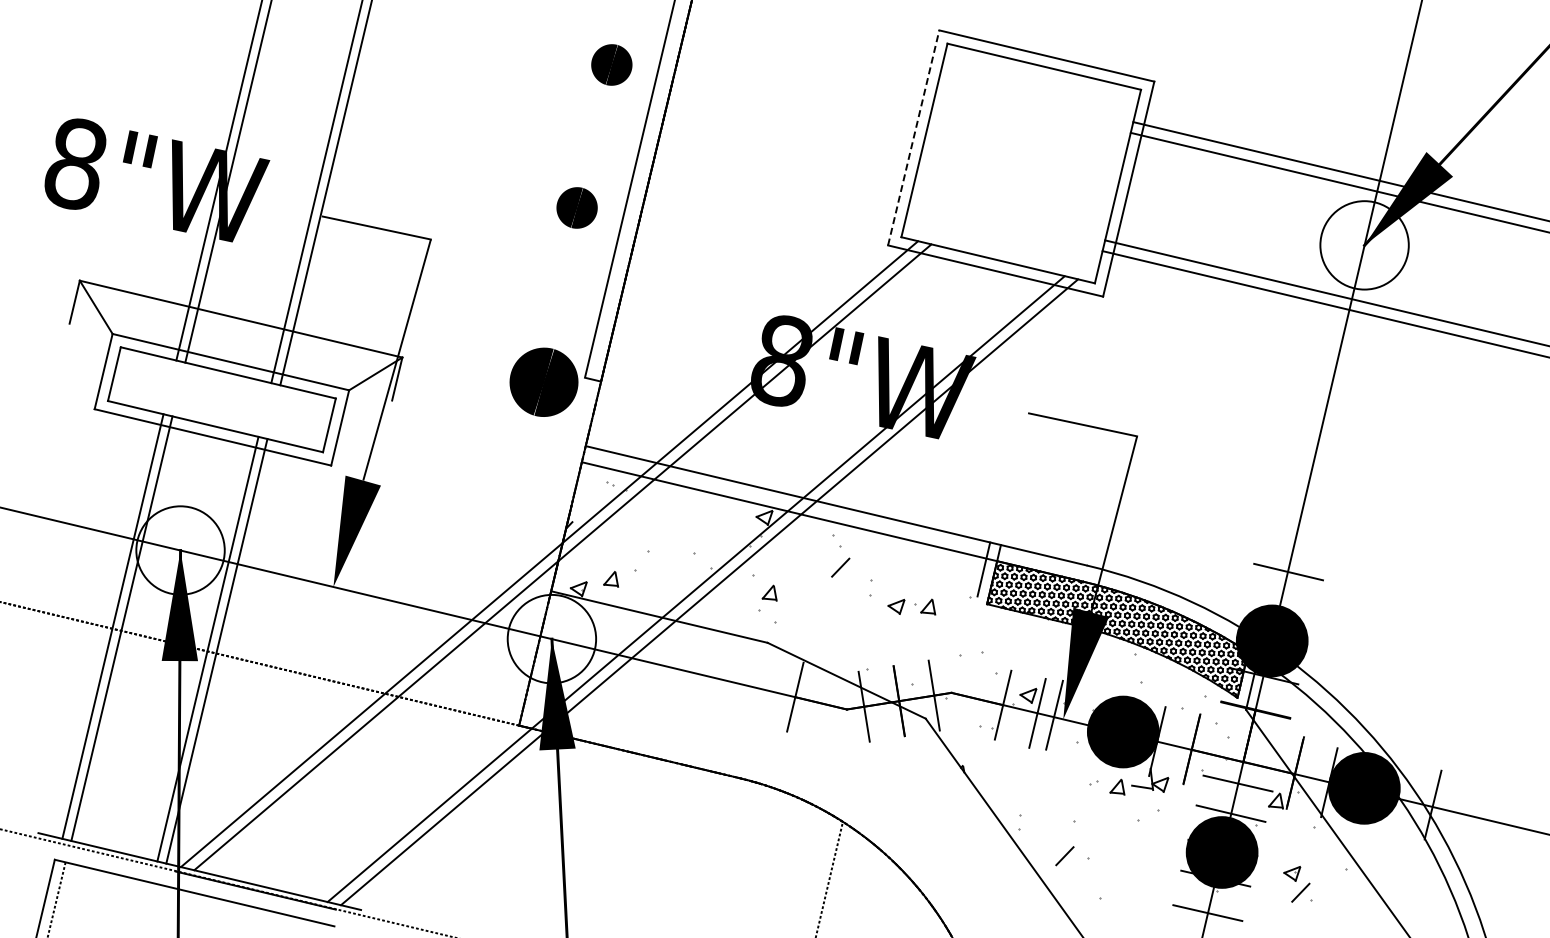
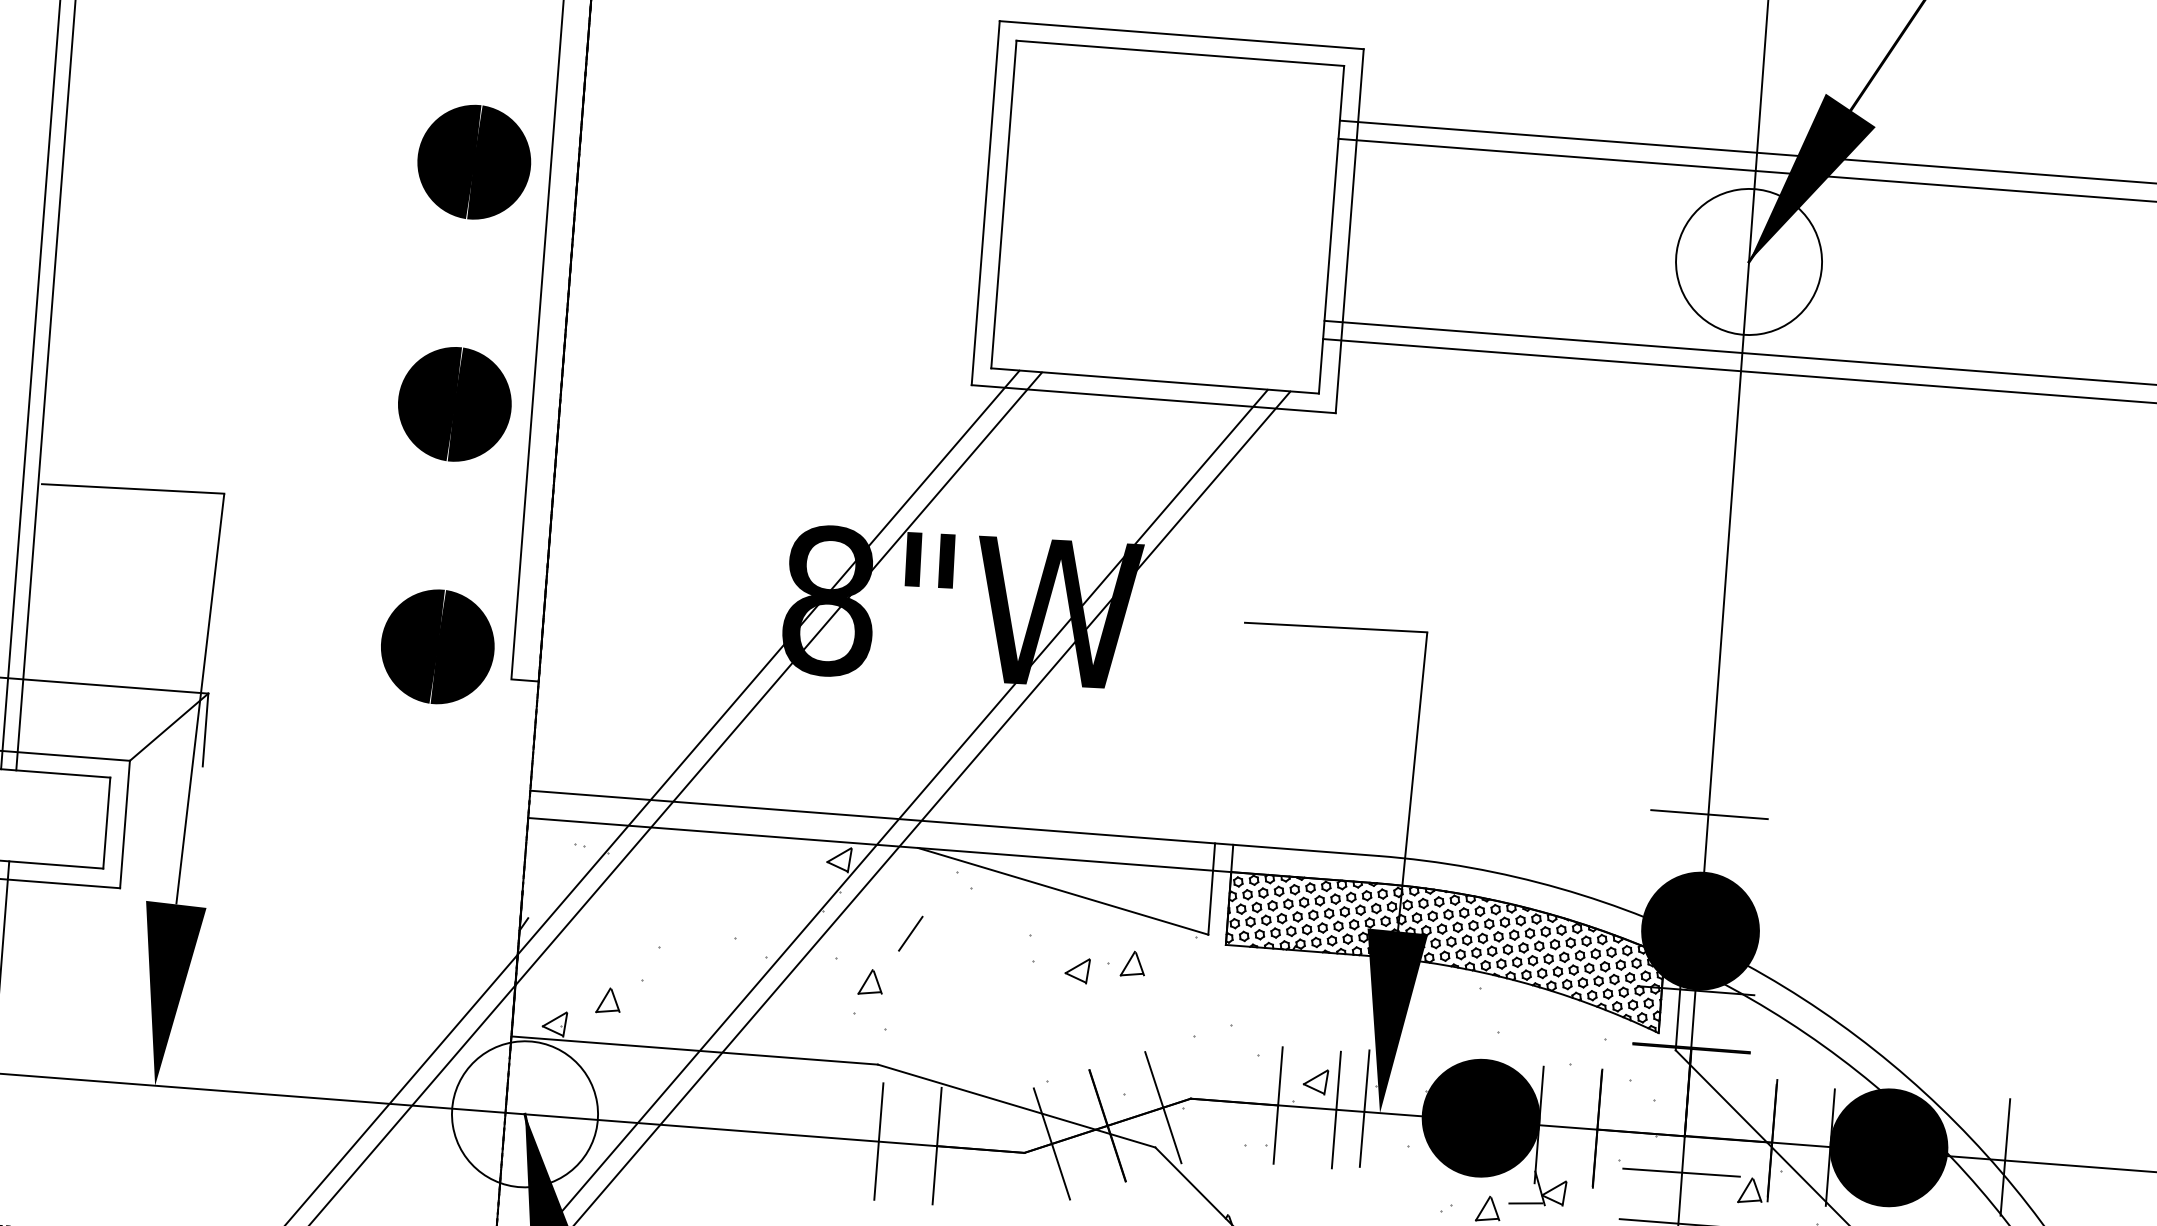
part: (611, 64) -> (473, 161), size x1.67
line: (913, 137) -> (985, 202), dashed -> solid
part: (576, 207) -> (453, 403), size x1.67
part: (543, 381) -> (436, 645), moved
line: (894, 556) -> (1062, 891), added
line: (840, 567) -> (910, 933), moved
line: (760, 688) -> (878, 1140), added

